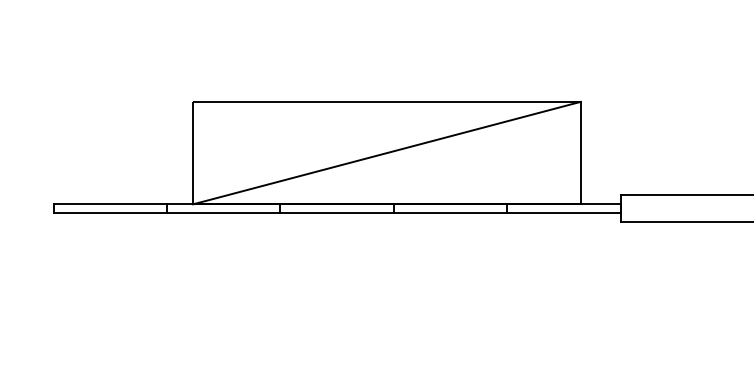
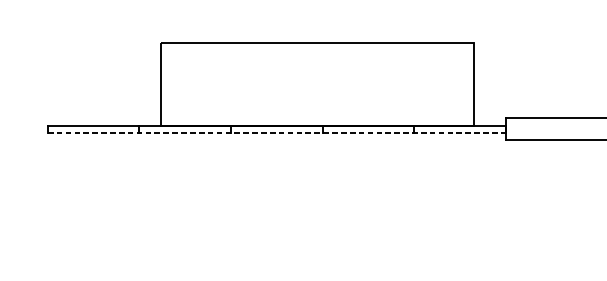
line: (386, 152) -> (316, 83), removed
line: (337, 213) -> (277, 133), solid -> dashed

